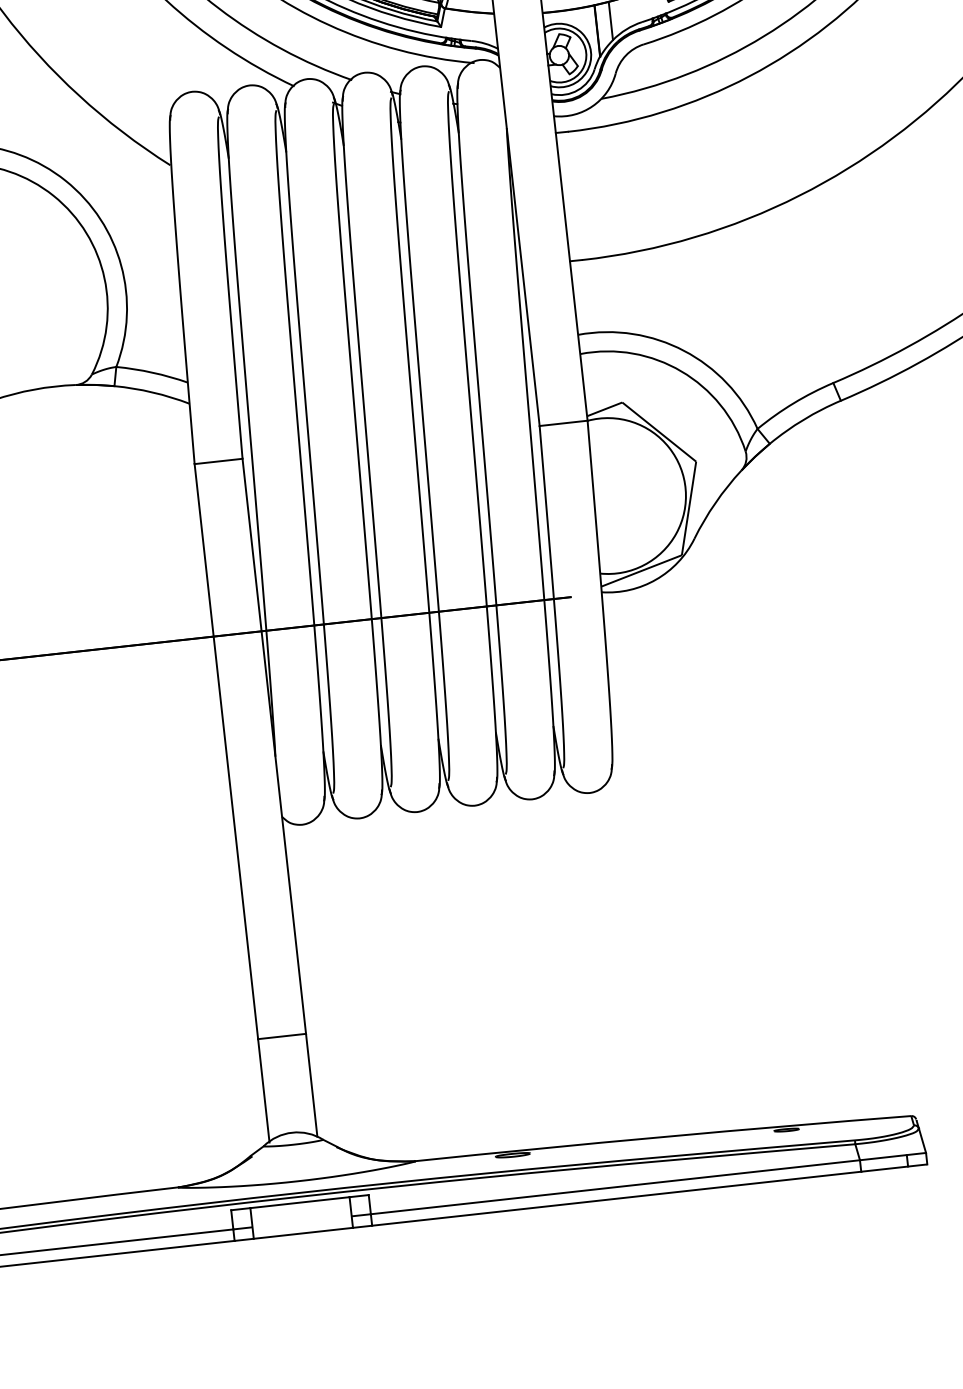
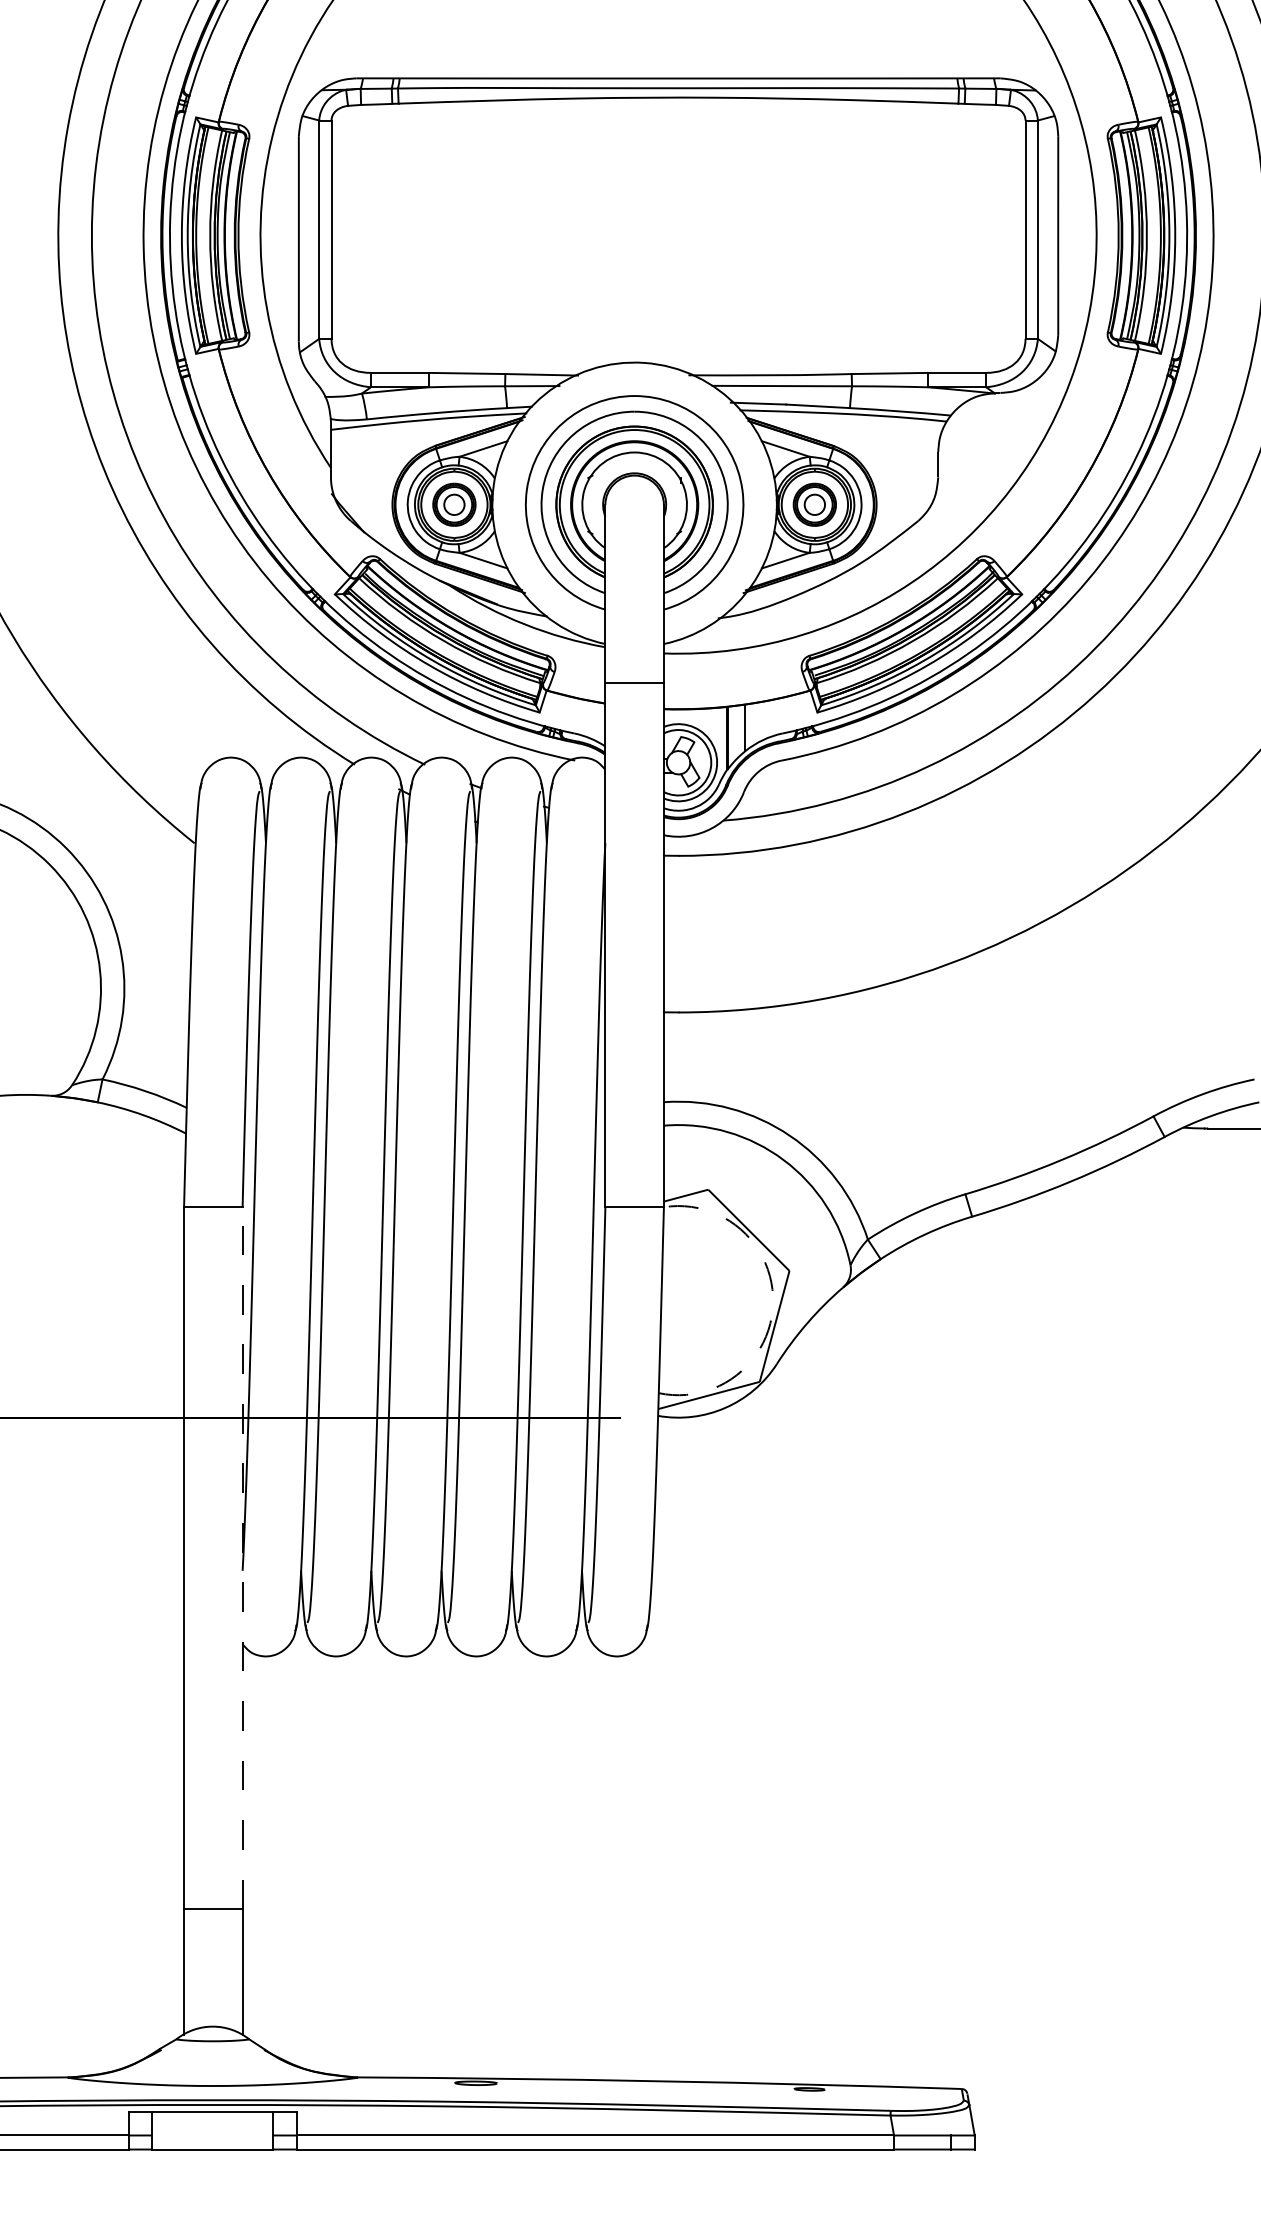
arc: (686, 489) -> (773, 1303), solid -> dashed
line: (274, 745) -> (242, 1557), solid -> dashed

